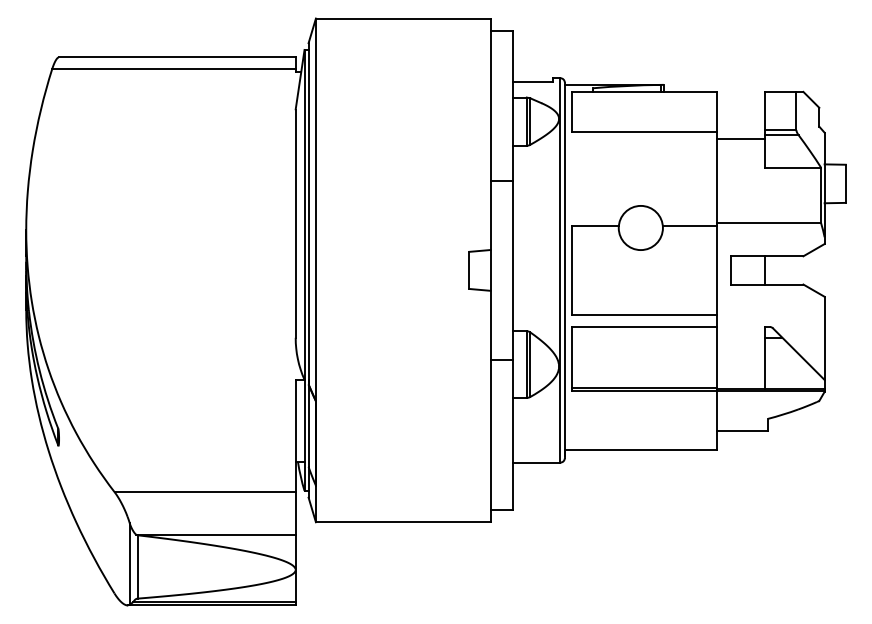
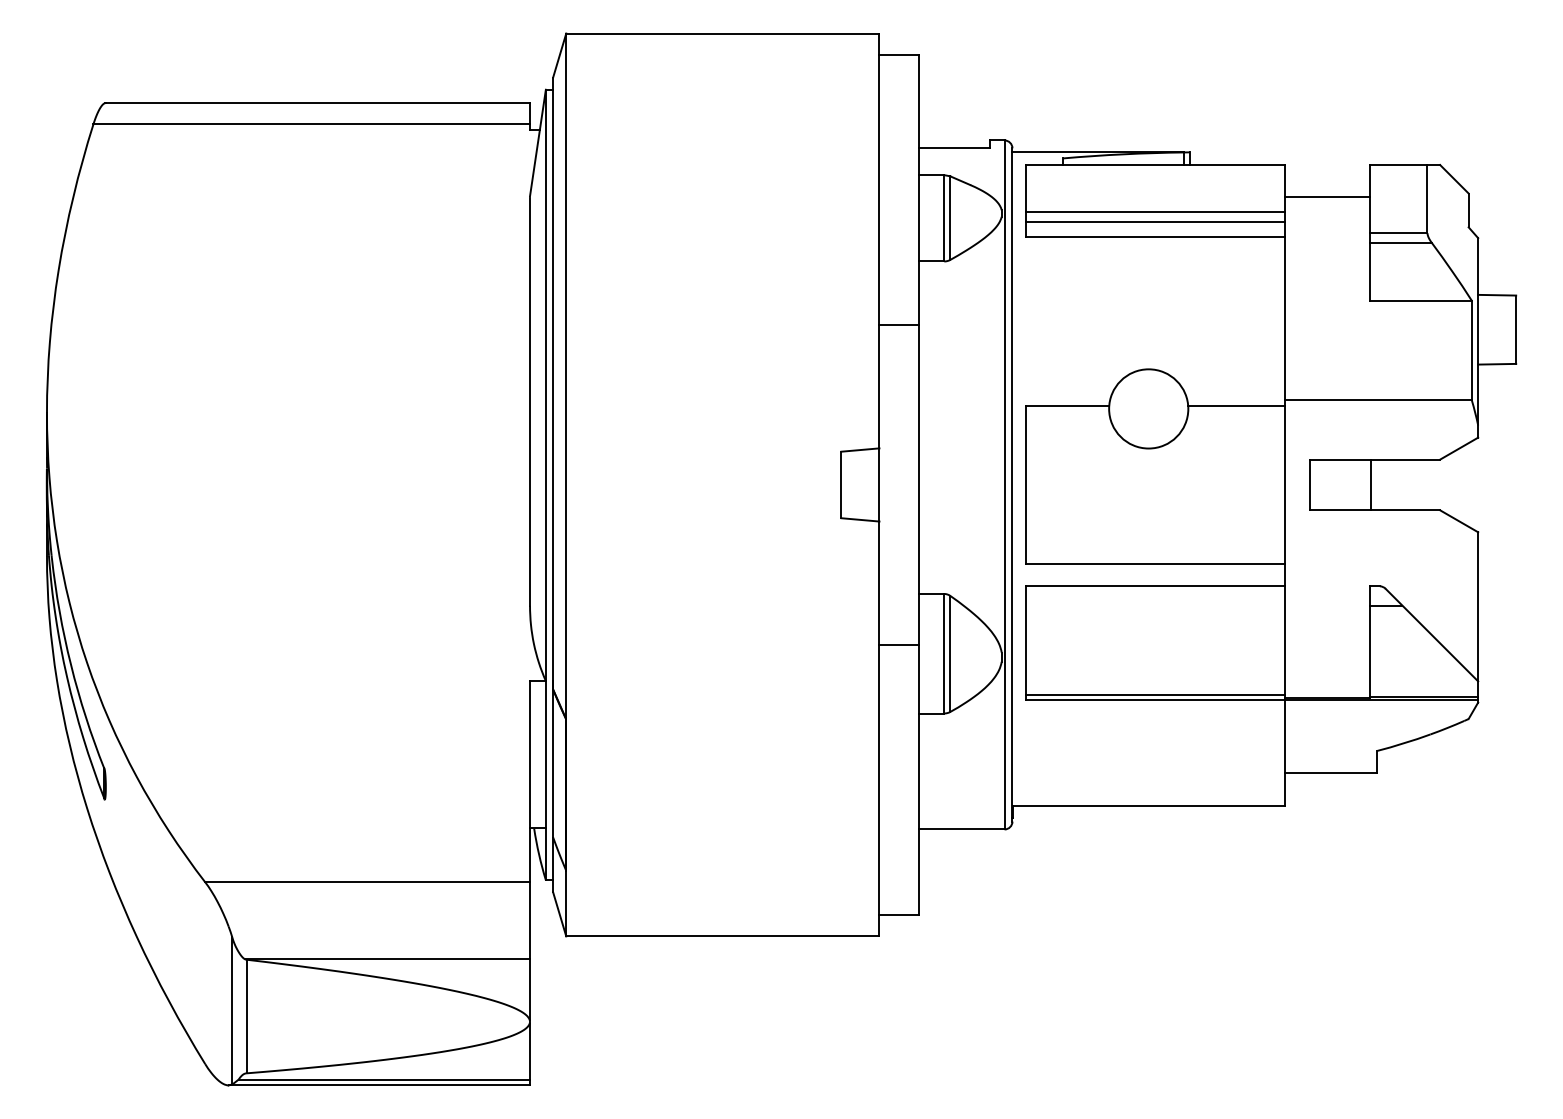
line: (644, 118) -> (1155, 212), added
line: (644, 123) -> (1155, 221), added
line: (740, 138) -> (1327, 196), moved

